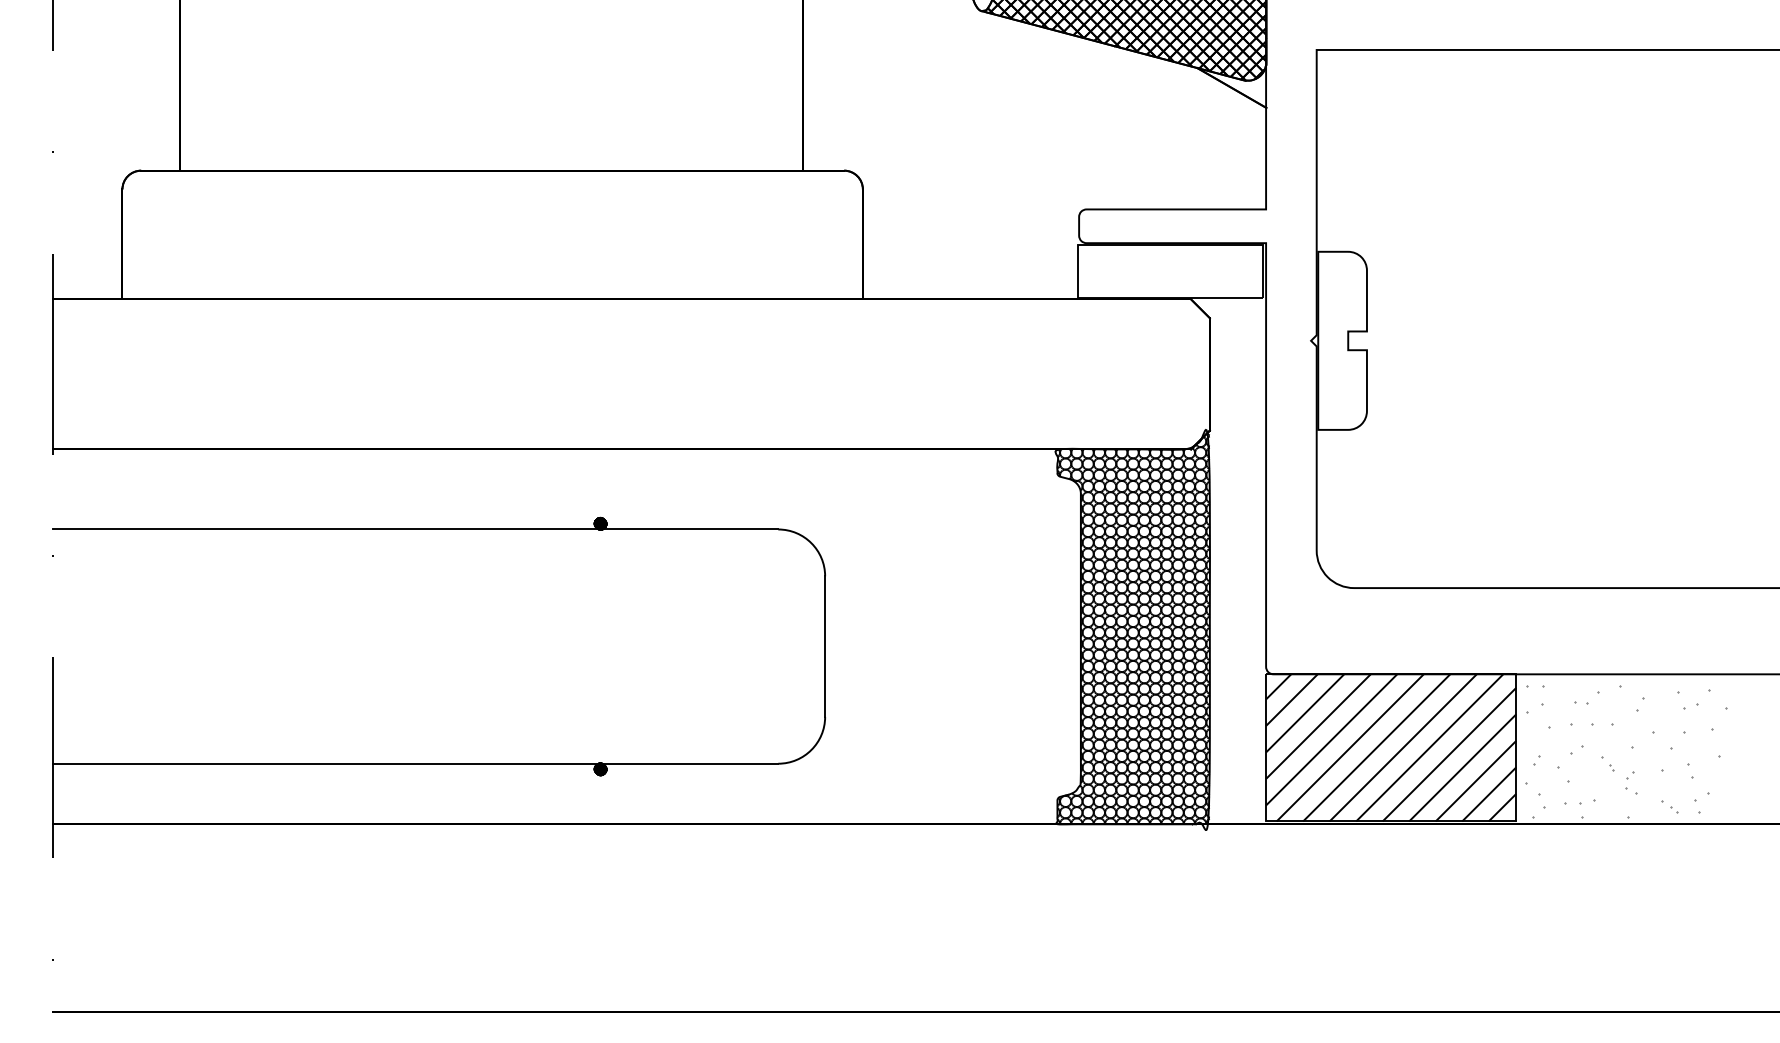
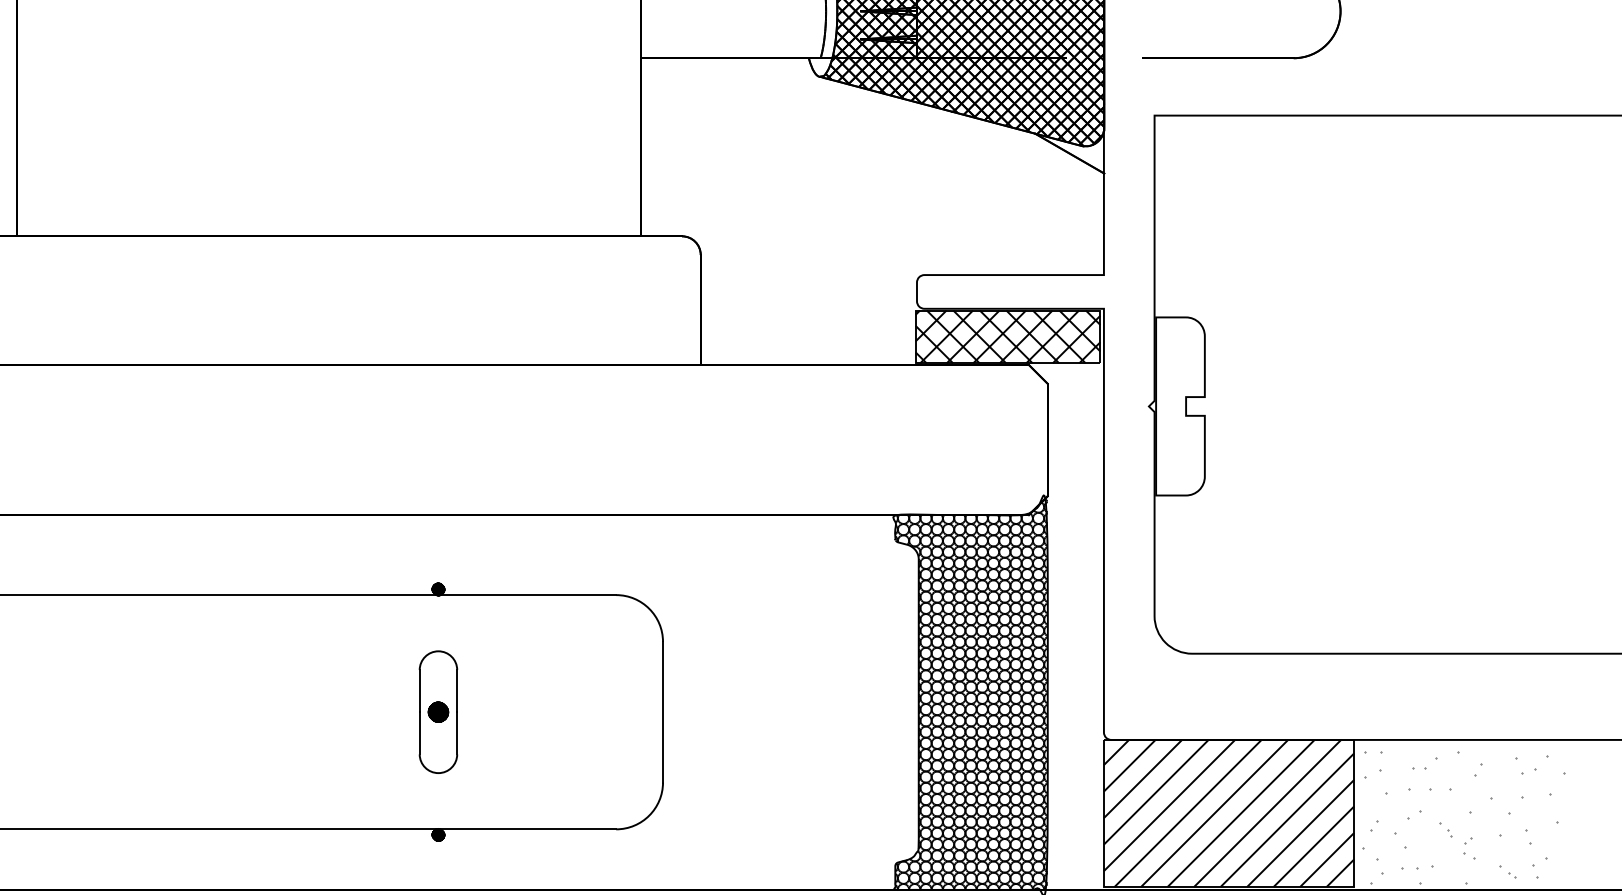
hatch: (1169, 270) -> (1007, 336), added
part: (600, 646) -> (438, 712), added

